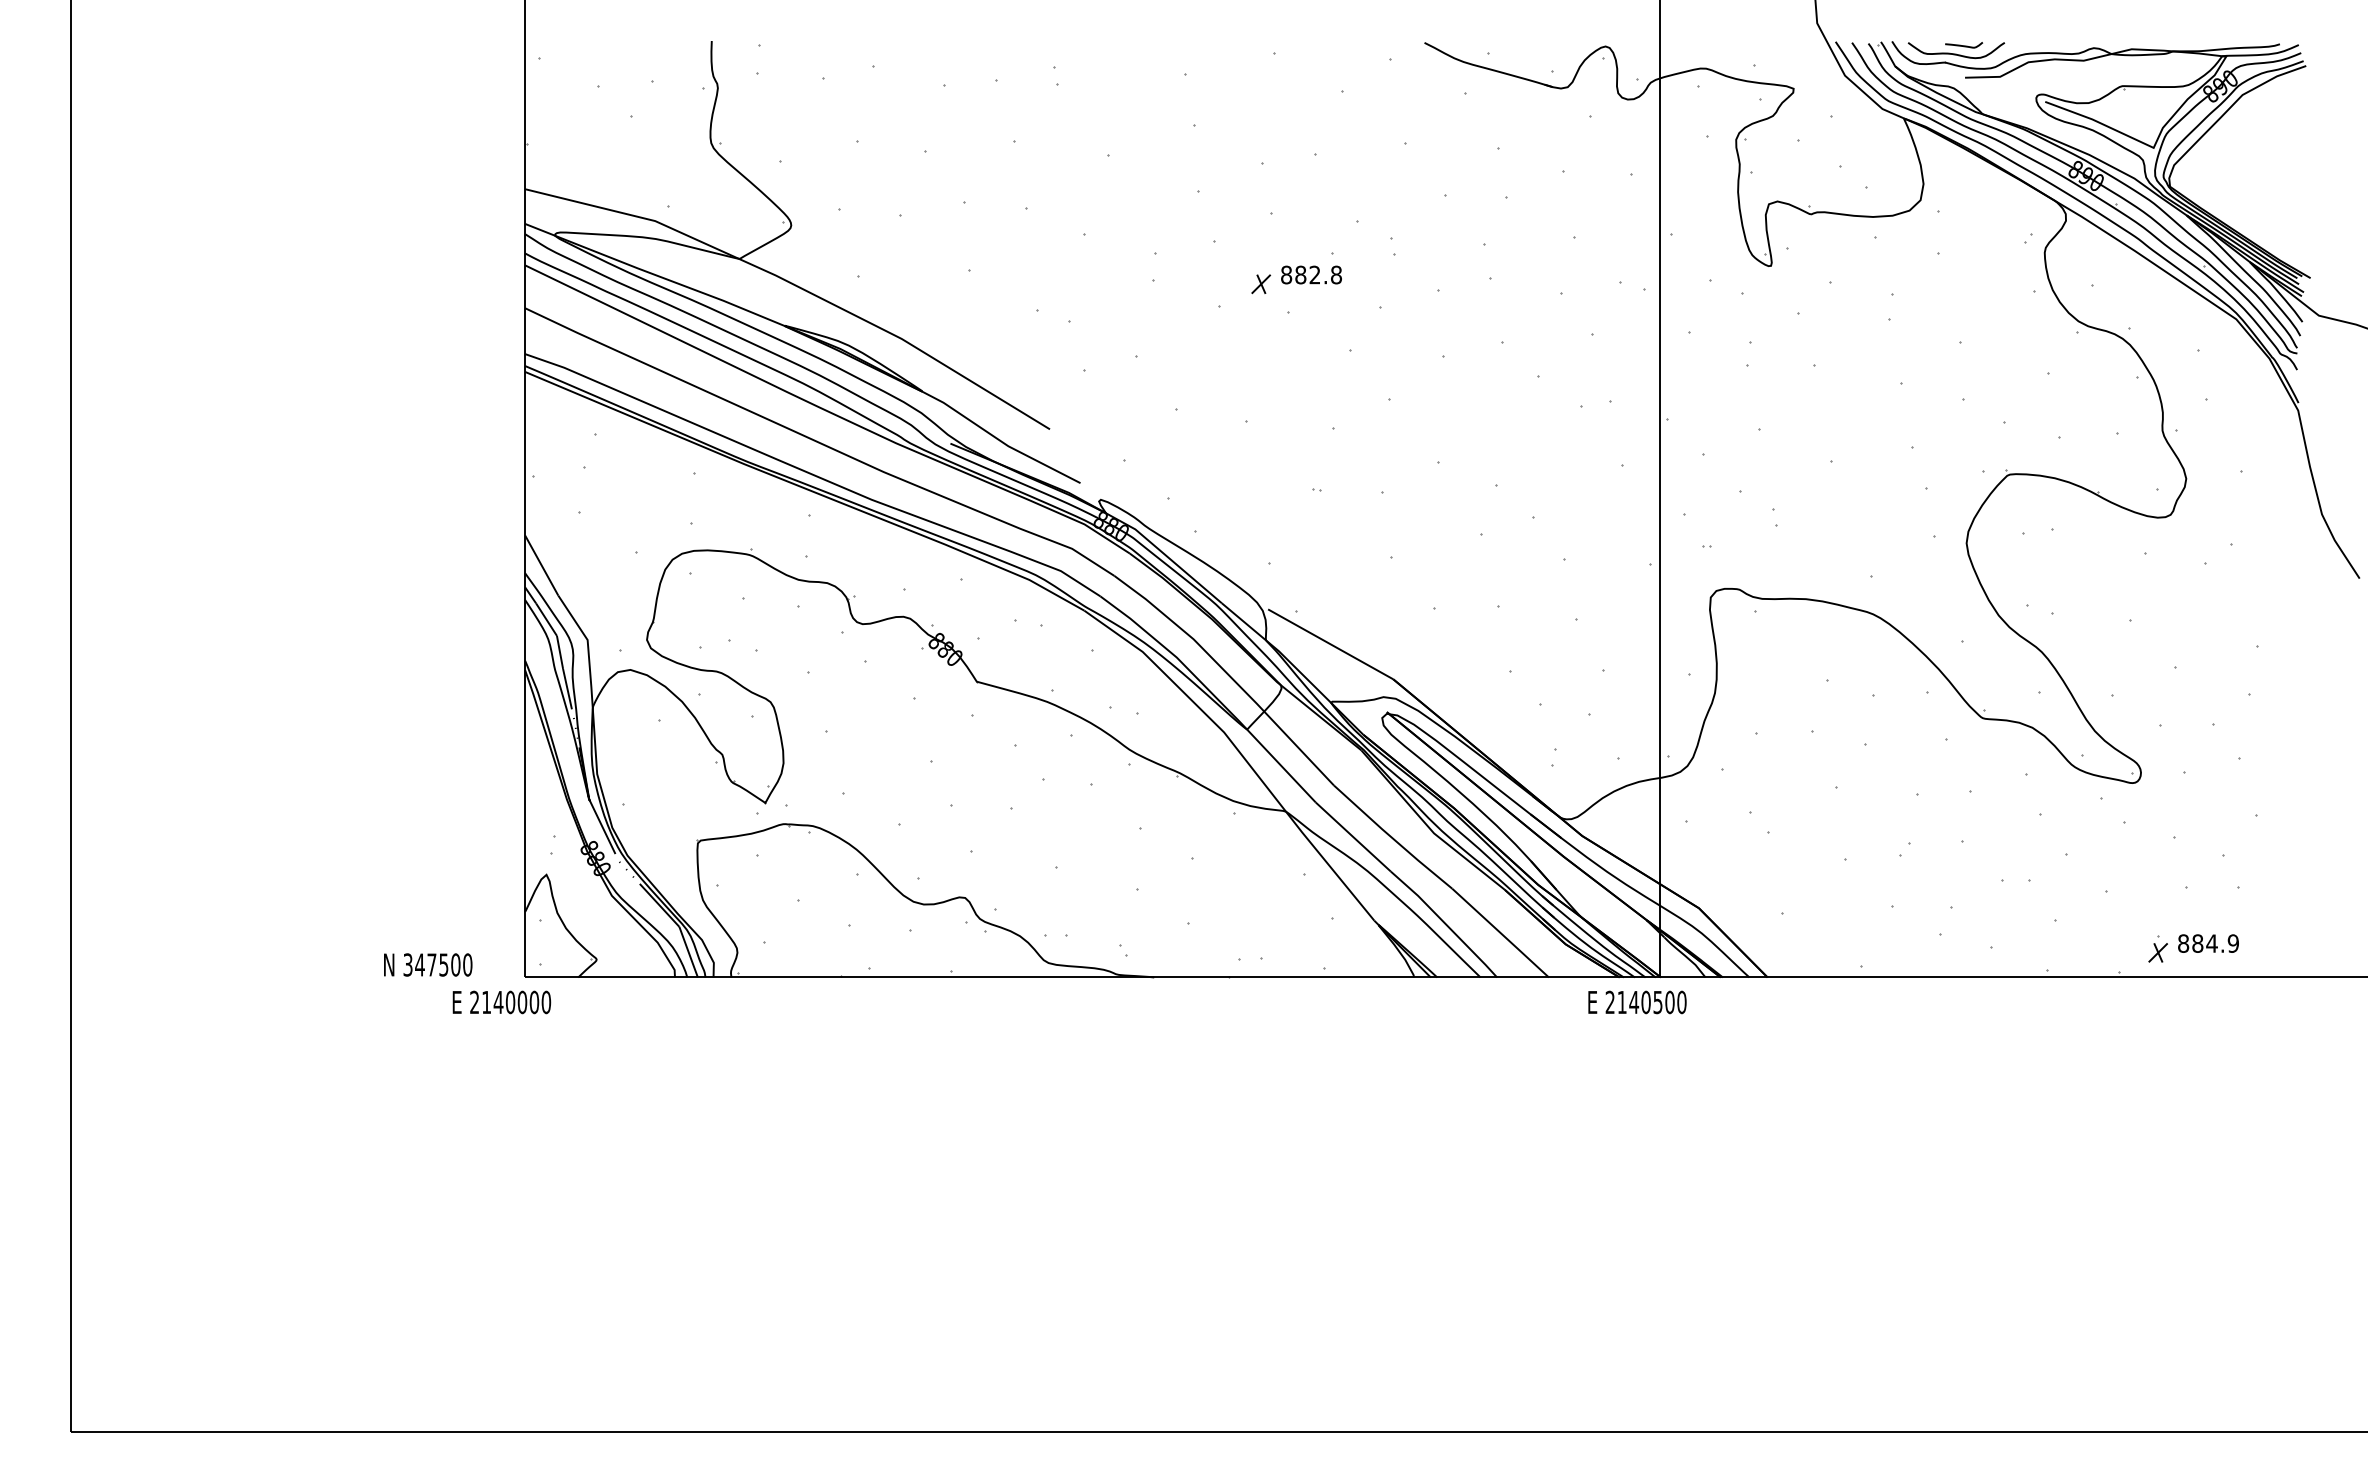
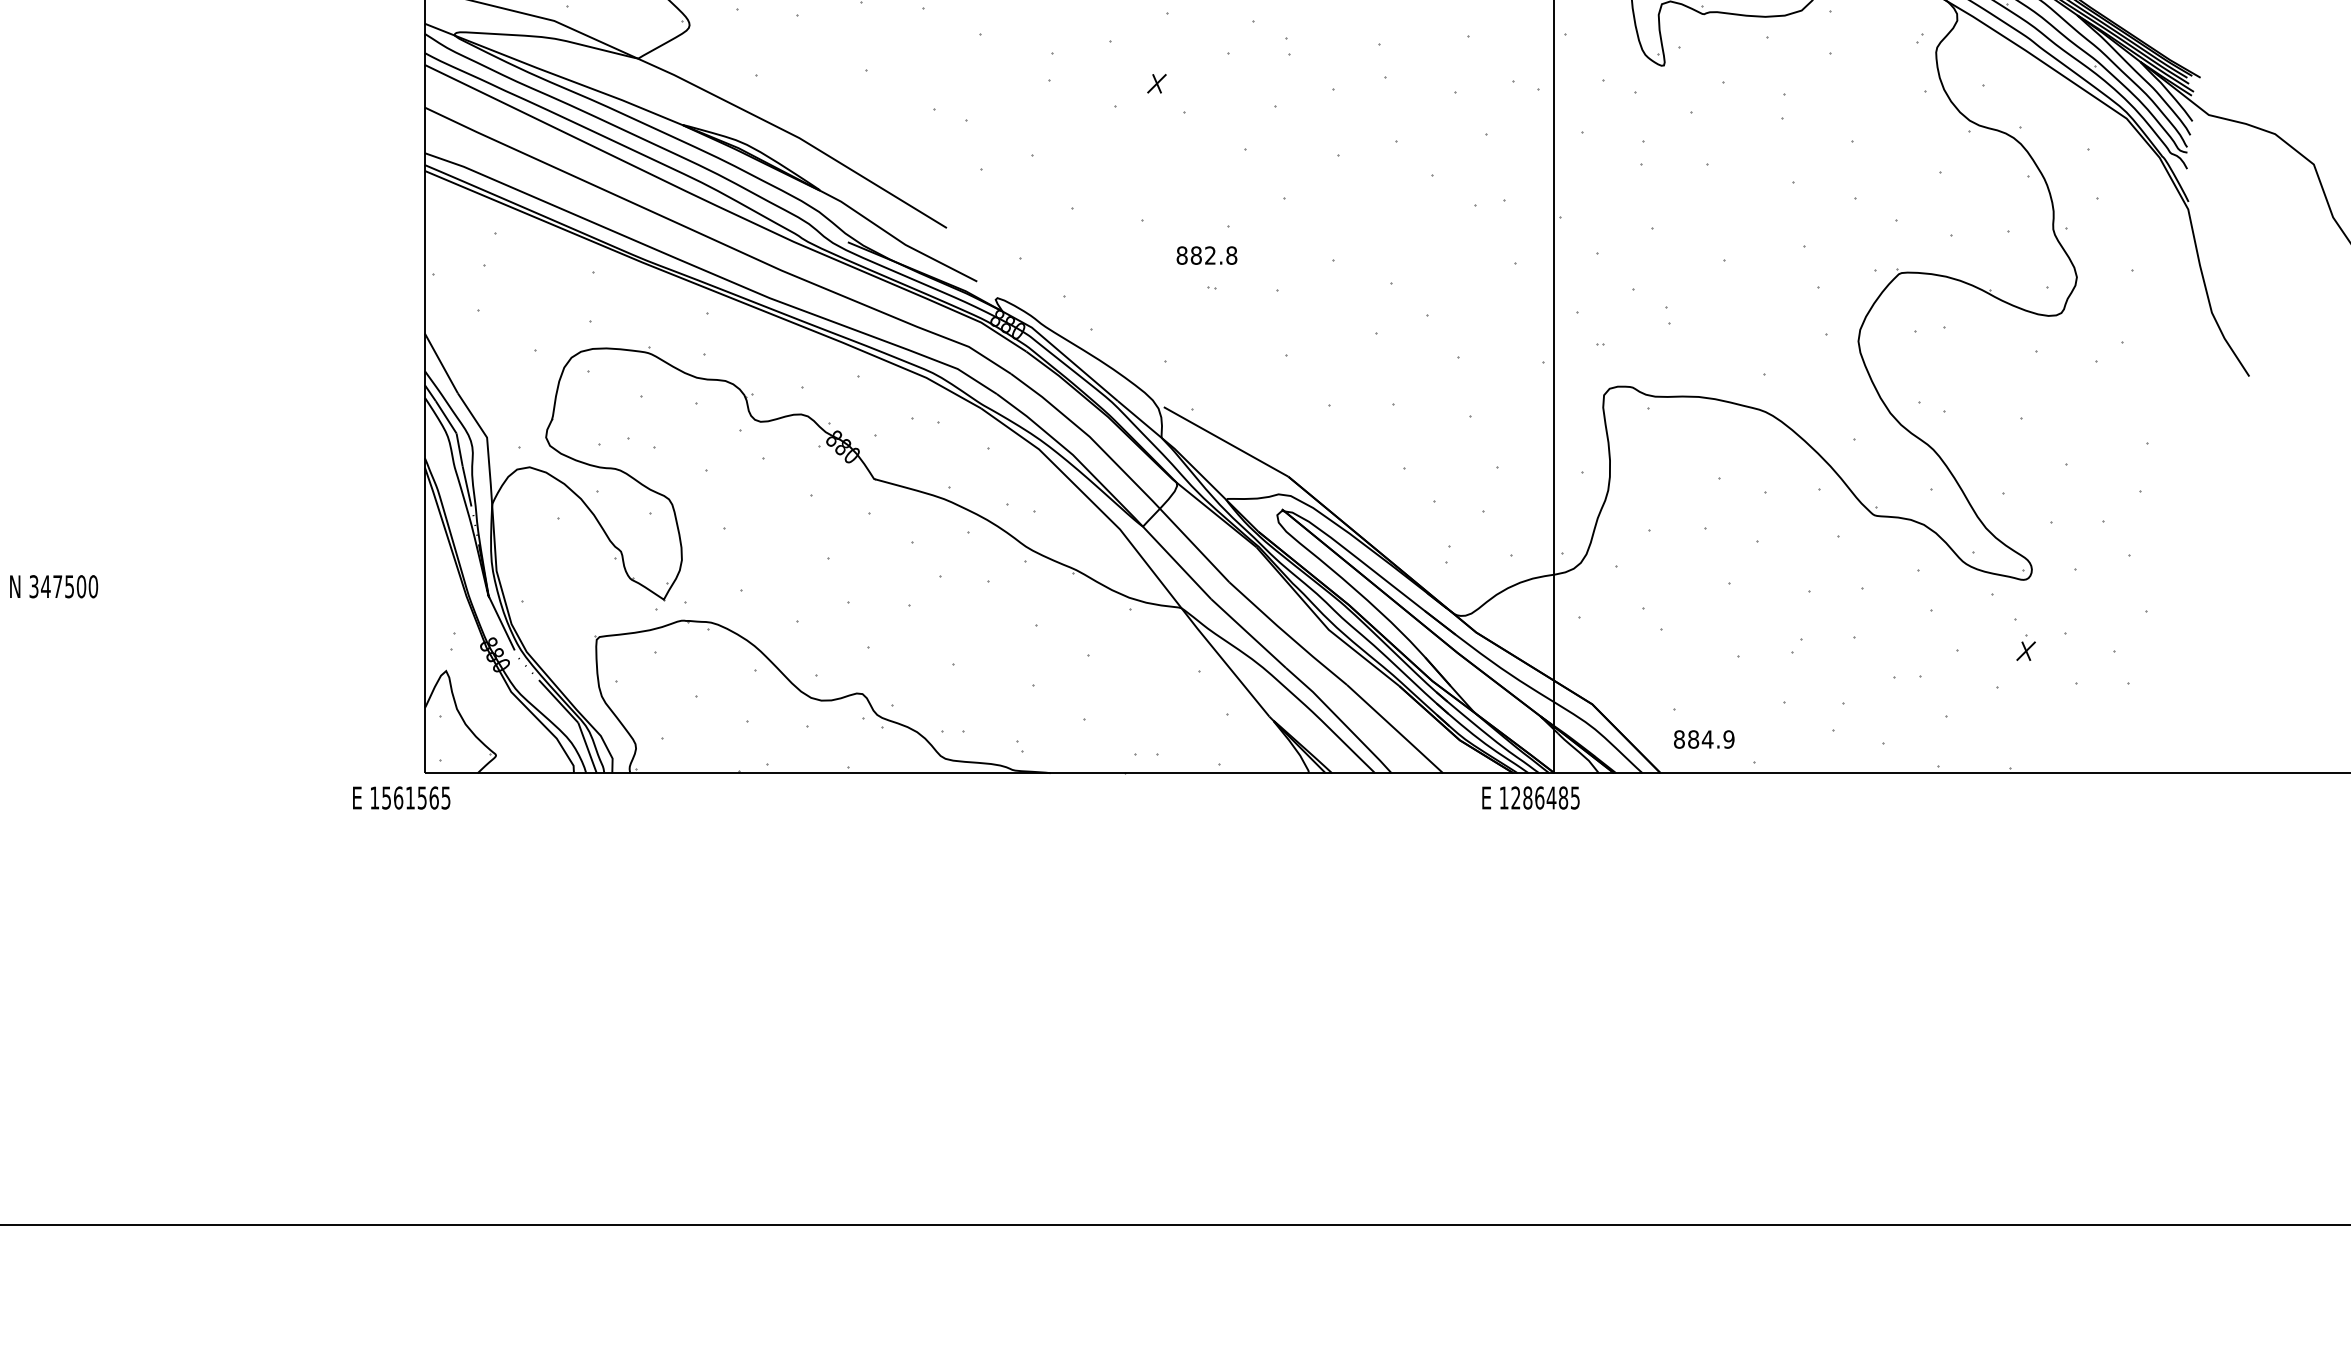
text: (1311, 274) -> (1206, 255), moved
text: (2208, 943) -> (1704, 739), moved
part: (2157, 948) -> (2025, 646), moved
text: (428, 964) -> (54, 586), moved
text: (510, 1002) -> (410, 798), 2140000 -> 1561565
text: (1645, 1002) -> (1539, 798), 2140500 -> 1286485

